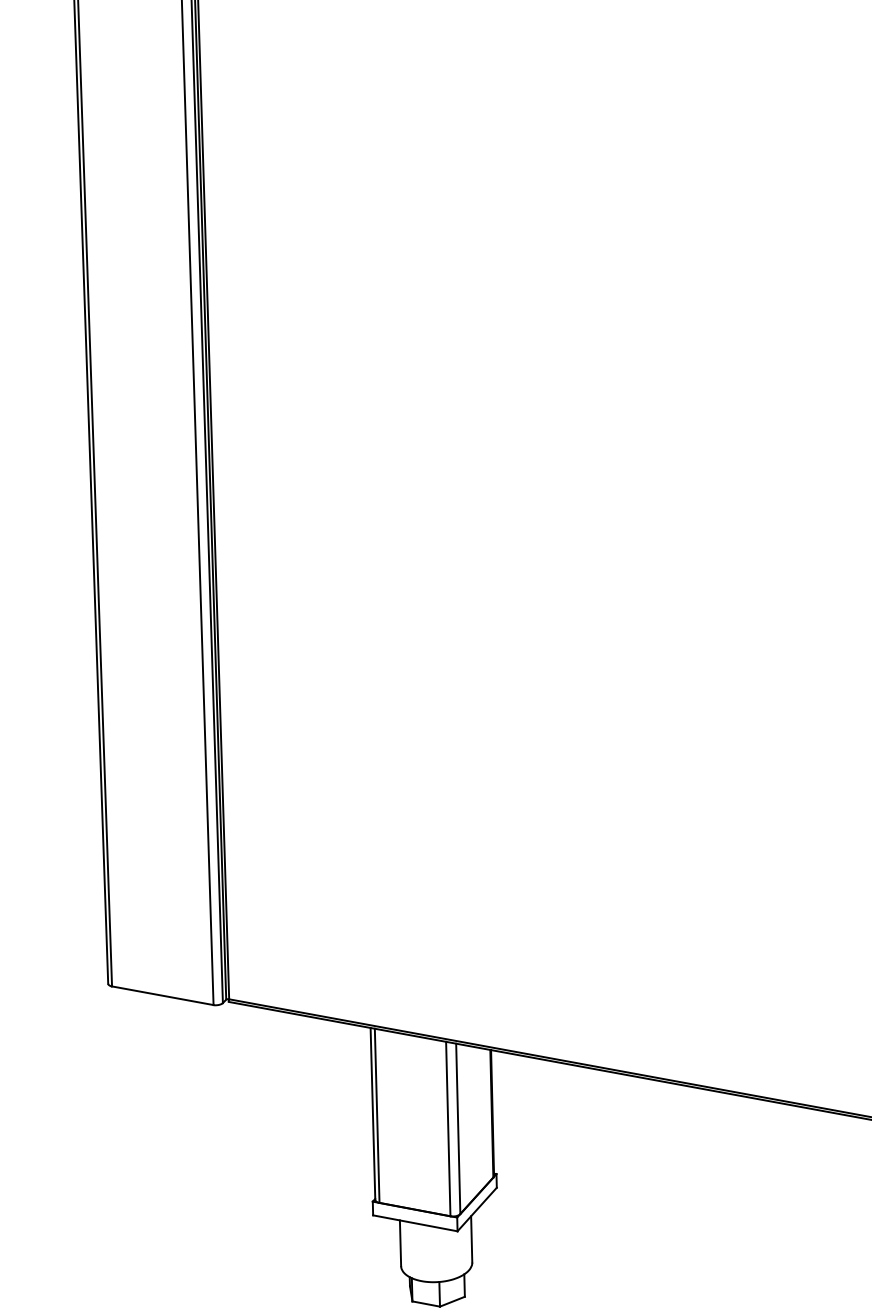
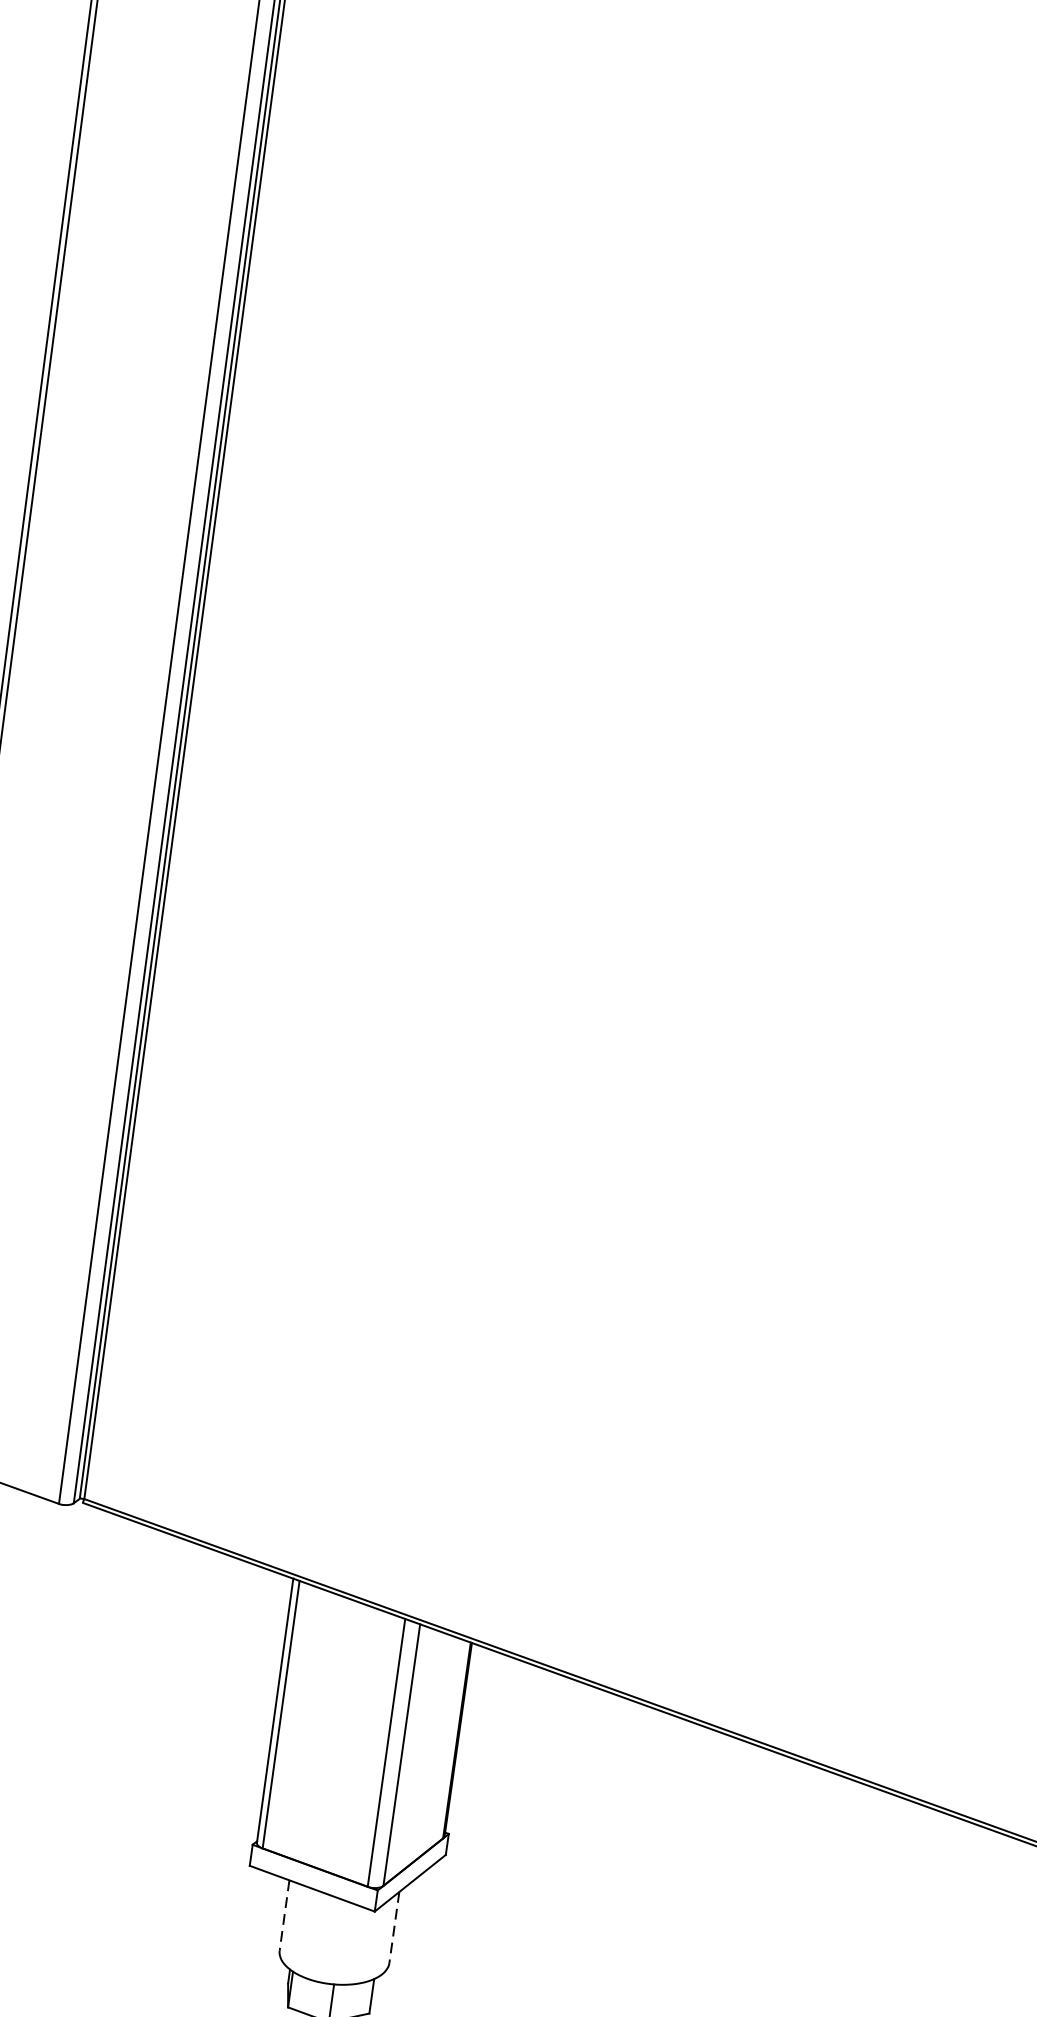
line: (471, 1239) -> (394, 1927), solid -> dashed
line: (400, 1243) -> (284, 1915), solid -> dashed

